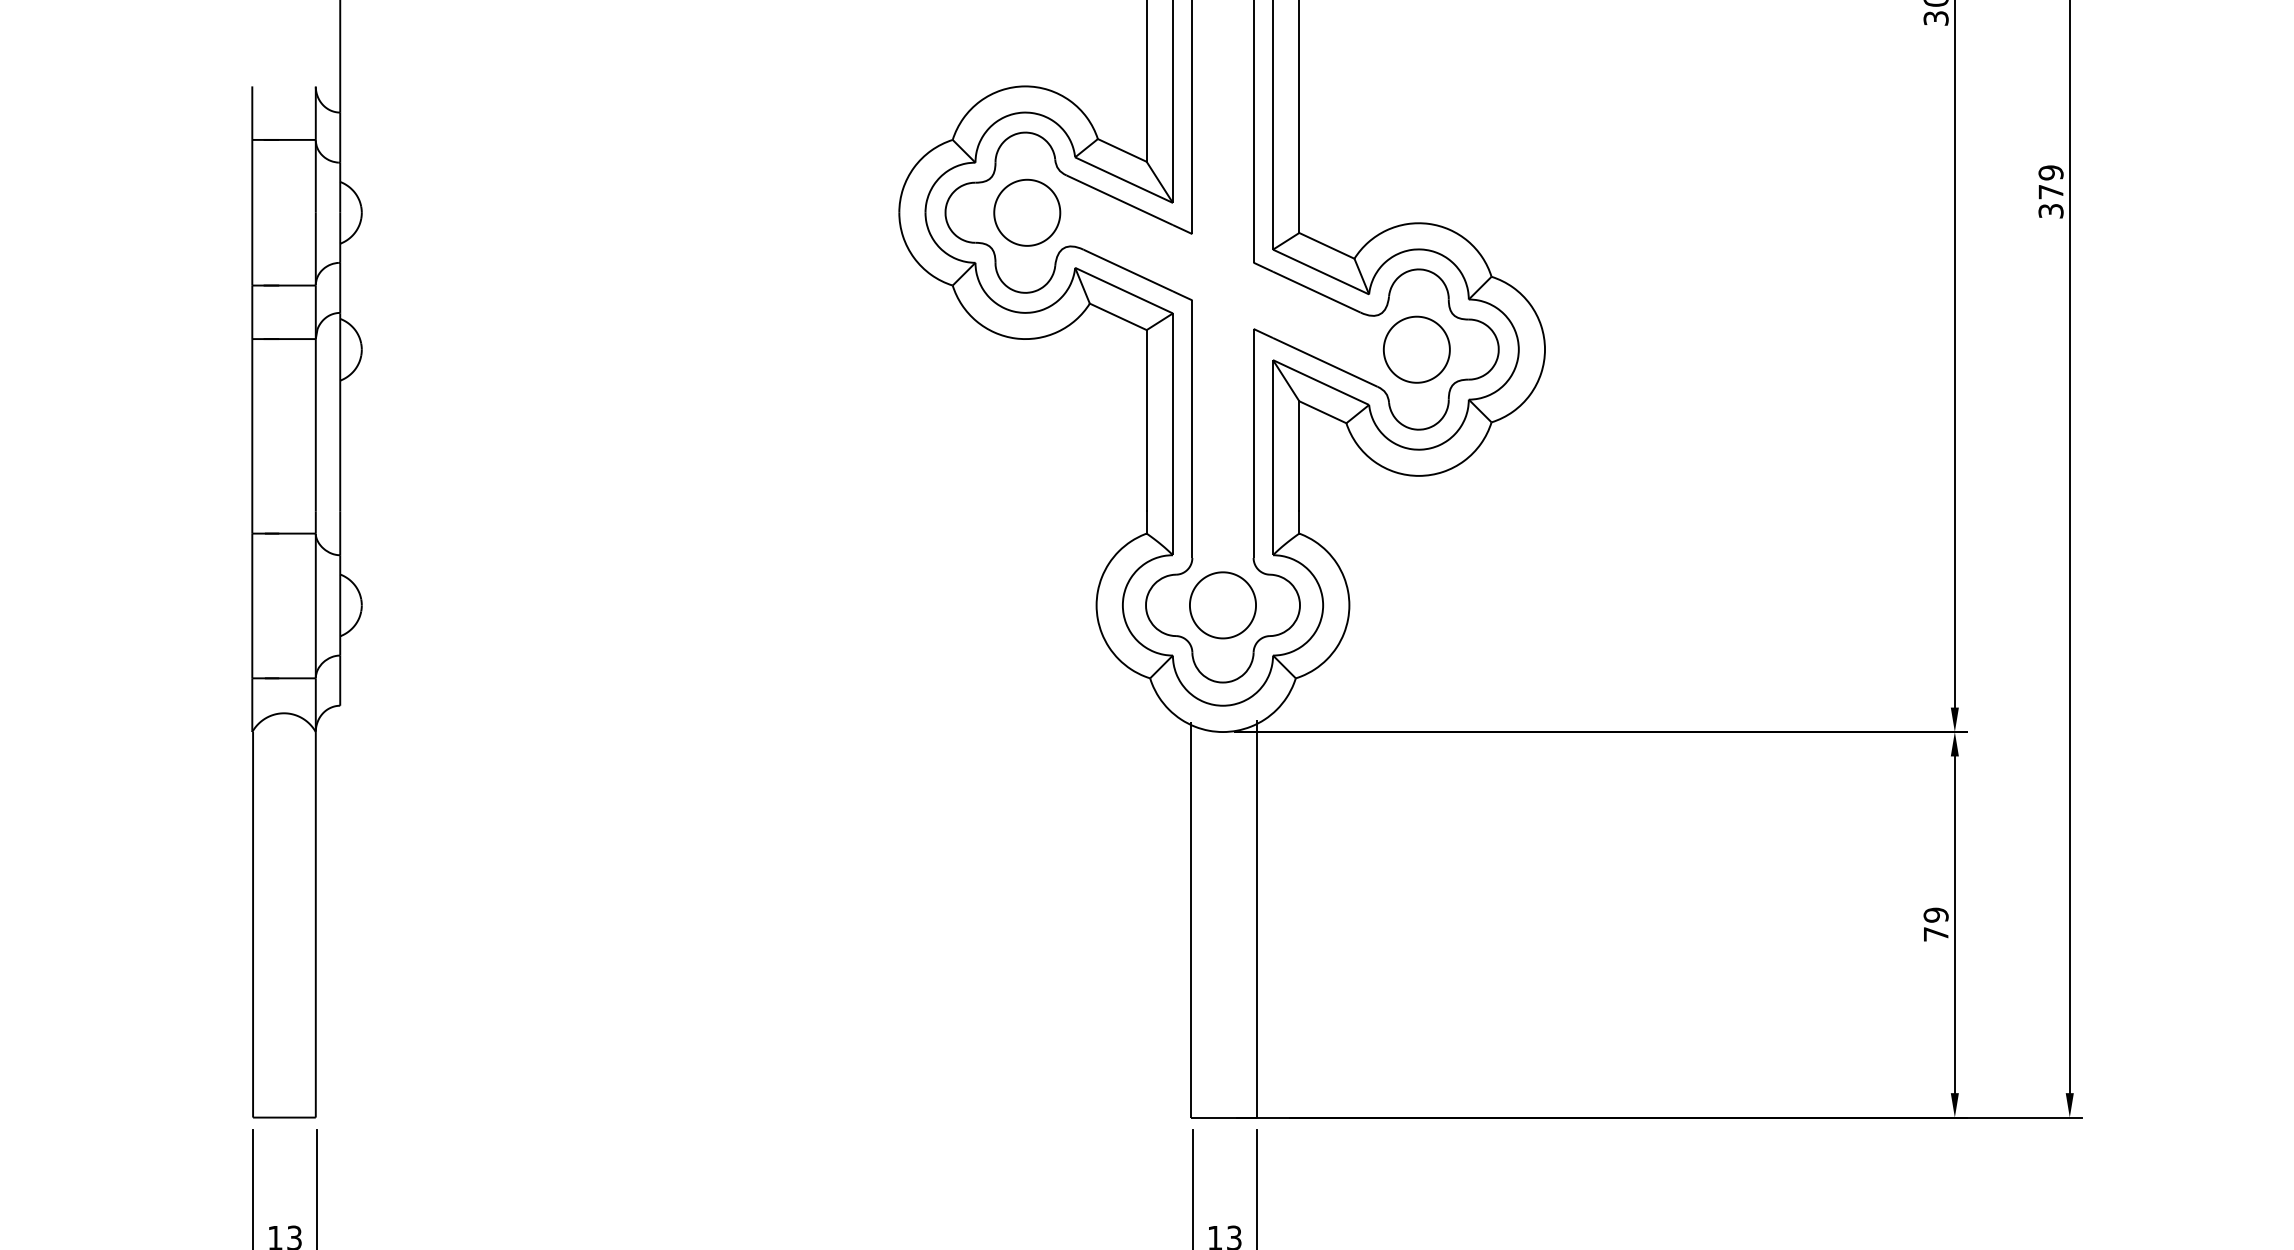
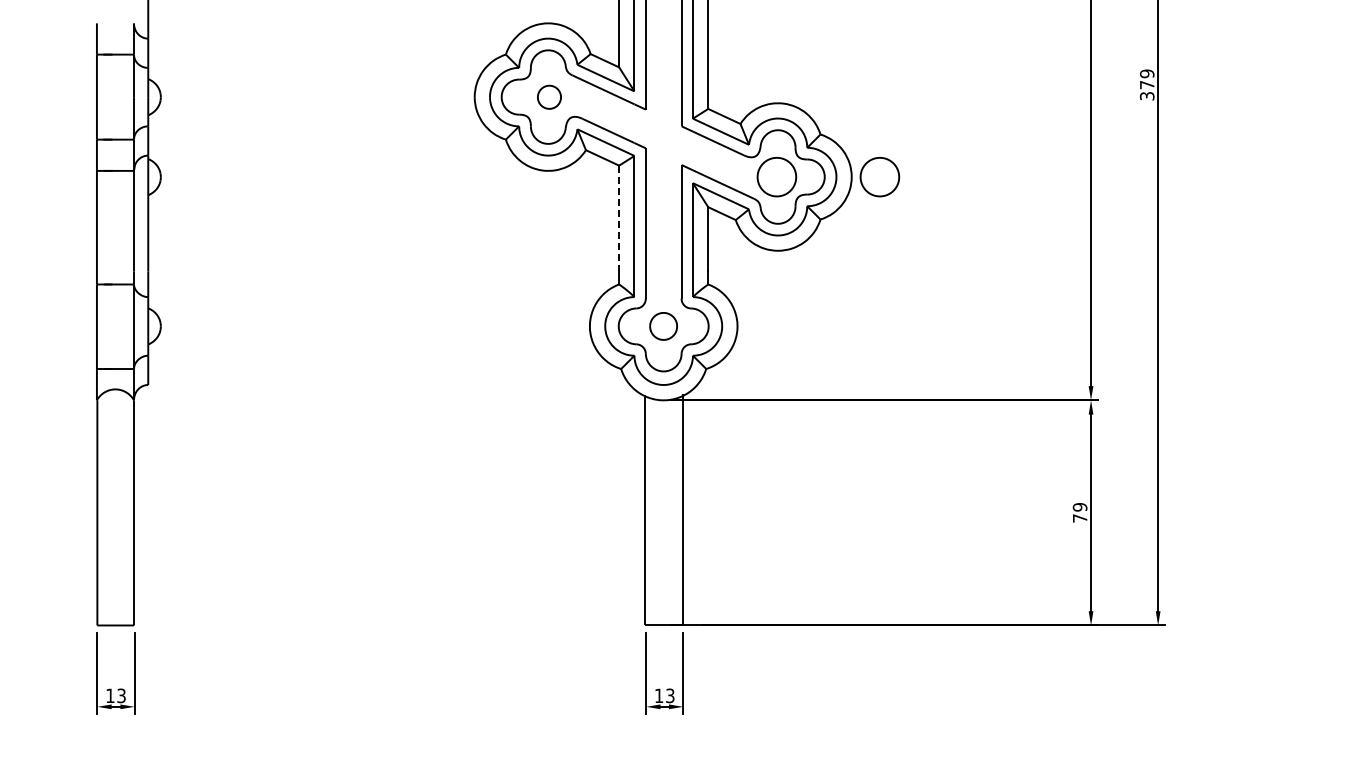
part: (1027, 213) -> (549, 97), size x0.6
part: (1592, 350) -> (879, 177), added
line: (1147, 420) -> (619, 218), solid -> dashed
part: (1222, 605) -> (663, 326), size x0.7

